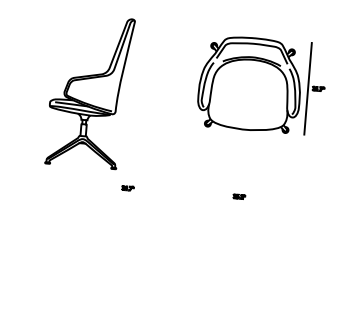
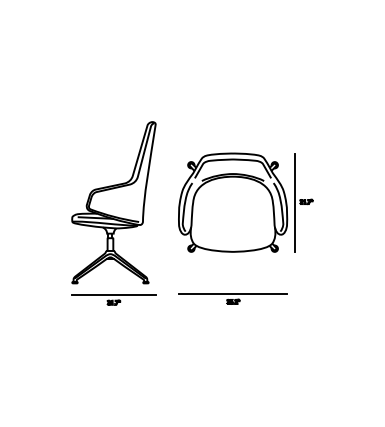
part: (261, 84) -> (245, 202), moved
part: (89, 91) -> (113, 202), moved
line: (128, 181) -> (113, 295), added
line: (239, 188) -> (232, 293), added

